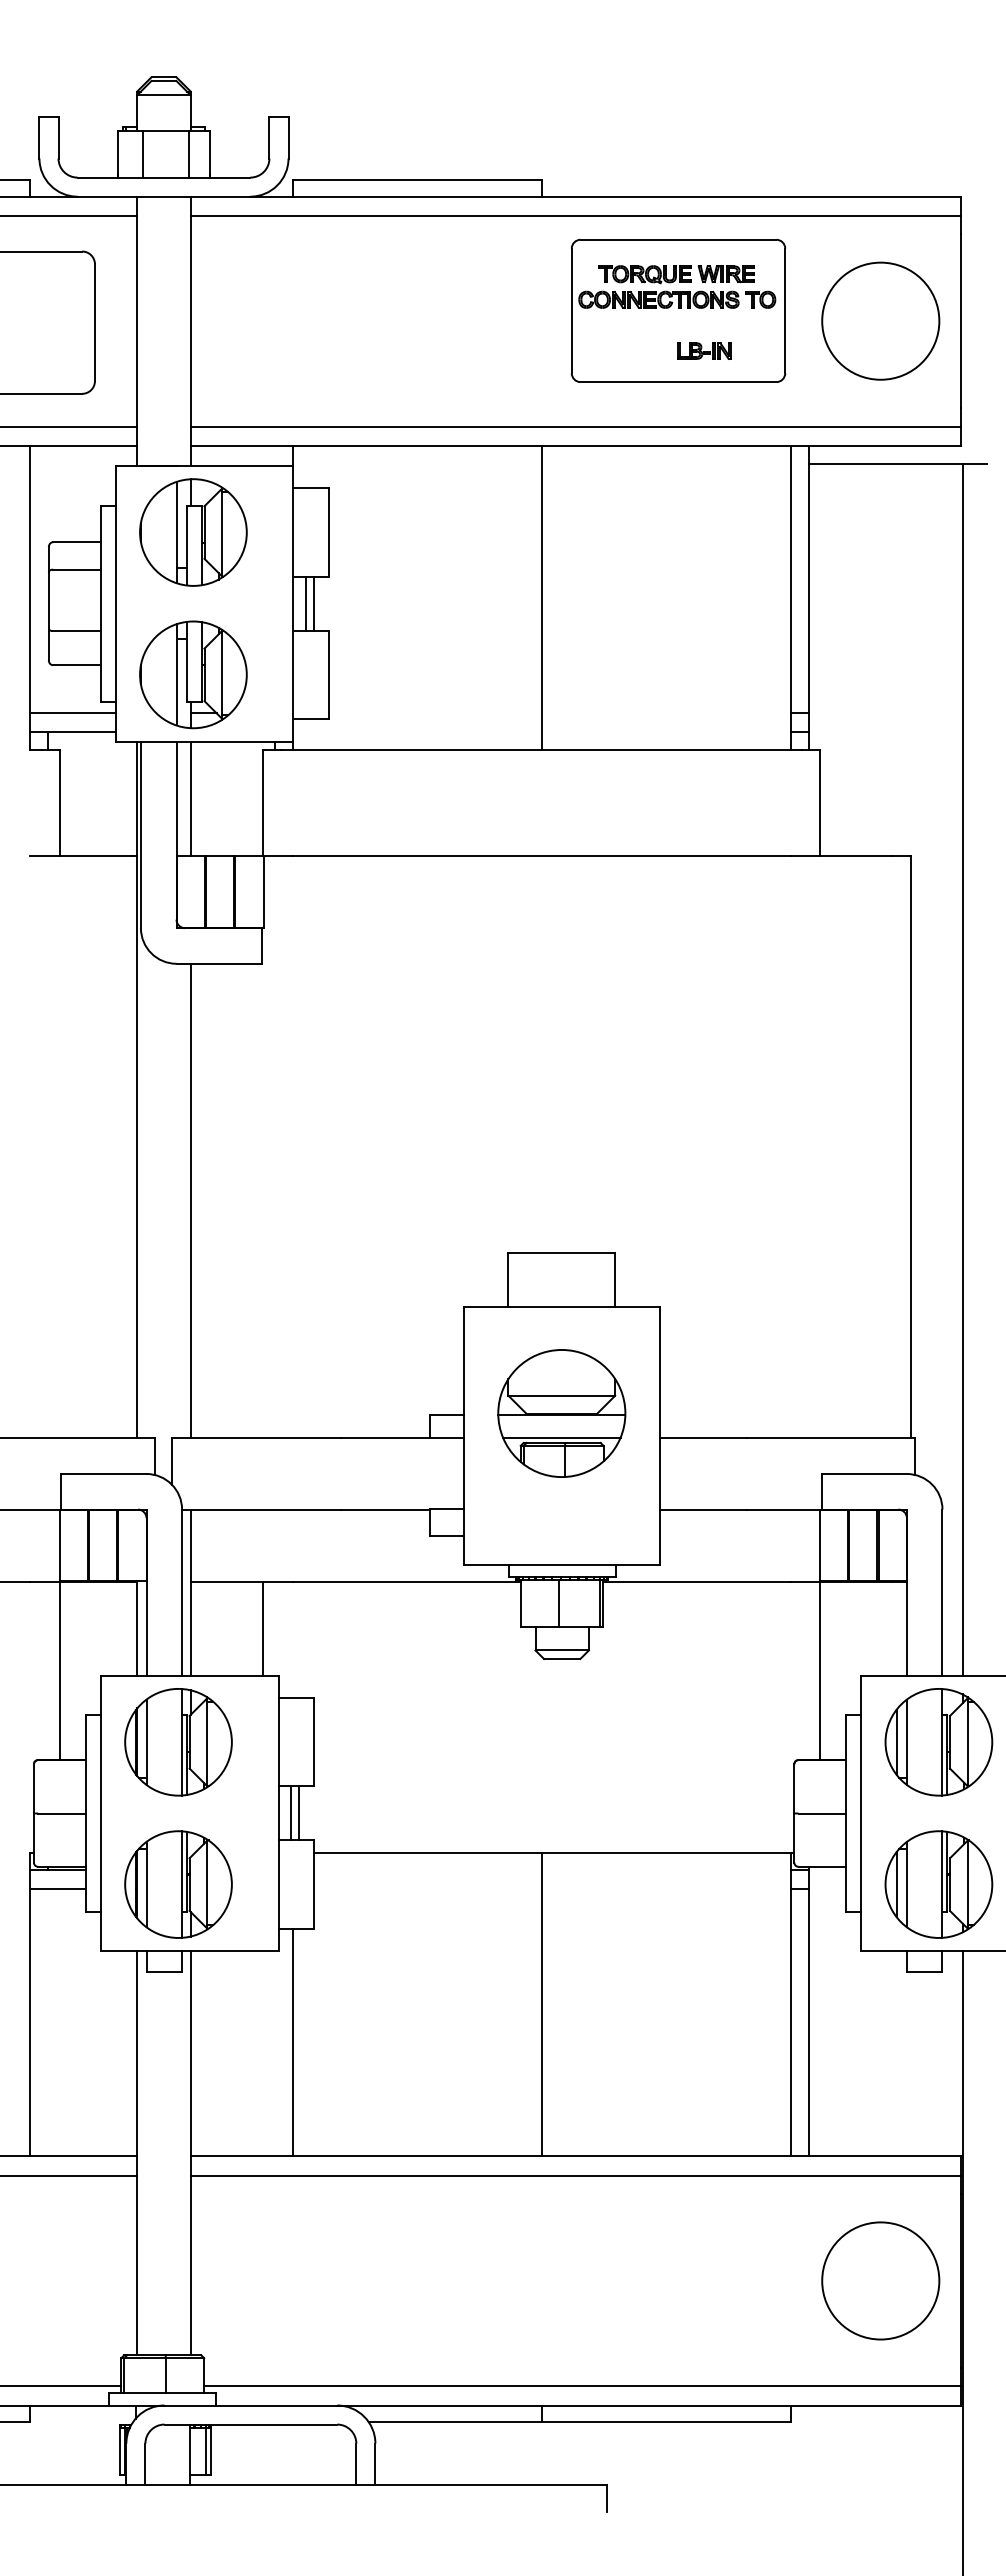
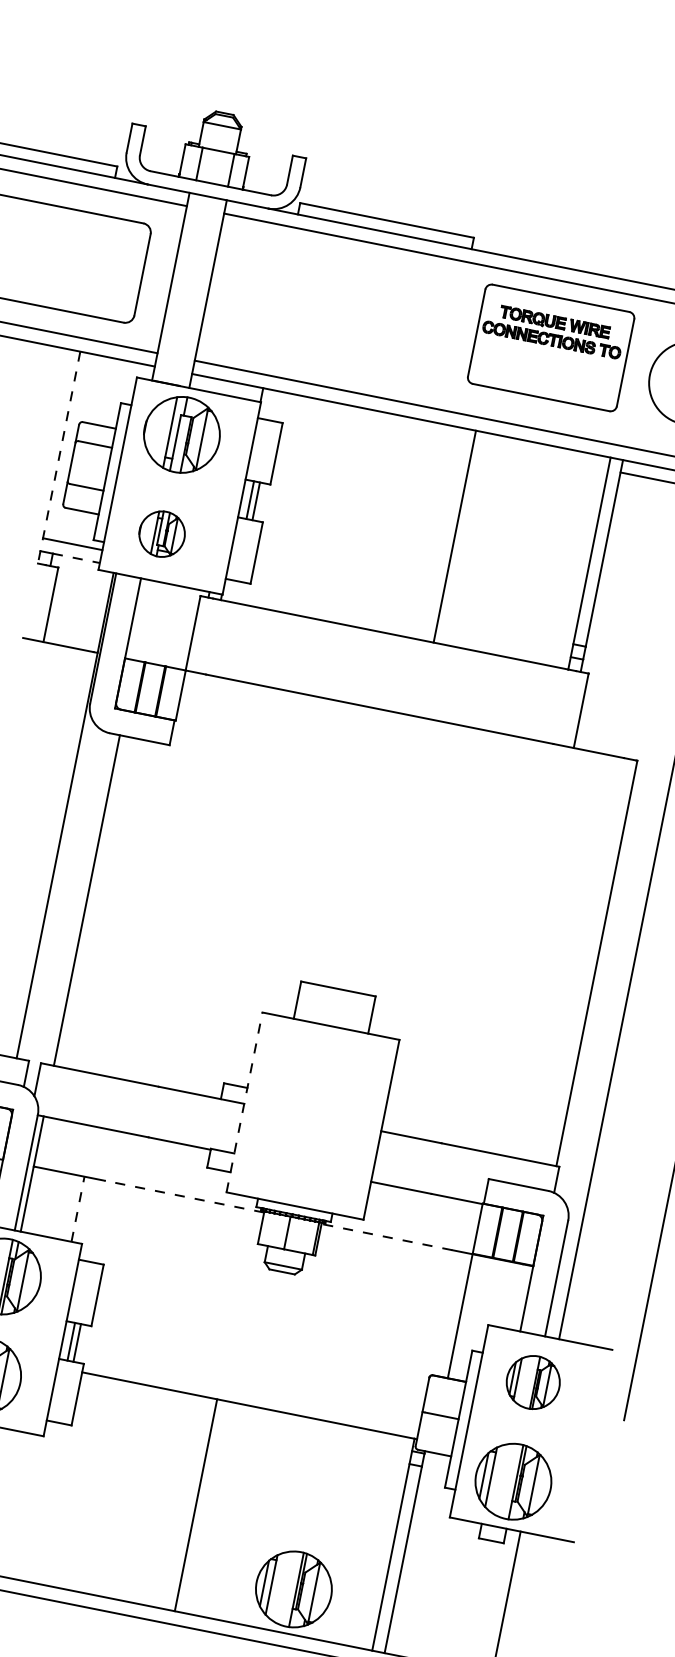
part: (704, 350) -> (563, 379), removed
line: (30, 597) -> (59, 457), solid -> dashed
line: (541, 597) -> (454, 536), moved
part: (193, 674) -> (162, 533), size x0.6
line: (81, 731) -> (76, 558), solid -> dashed
line: (190, 798) -> (142, 619), removed
part: (561, 1413) -> (315, 1100), removed
line: (463, 1435) -> (244, 1102), solid -> dashed
line: (406, 1582) -> (184, 1196), solid -> dashed
line: (697, 1582) -> (387, 1237), solid -> dashed
line: (263, 1628) -> (78, 1209), solid -> dashed
part: (938, 1742) -> (532, 1382), size x0.7
line: (541, 2004) -> (195, 1505), moved
line: (292, 2042) -> (40, 1501), removed
part: (665, 2093) -> (293, 1589), added

